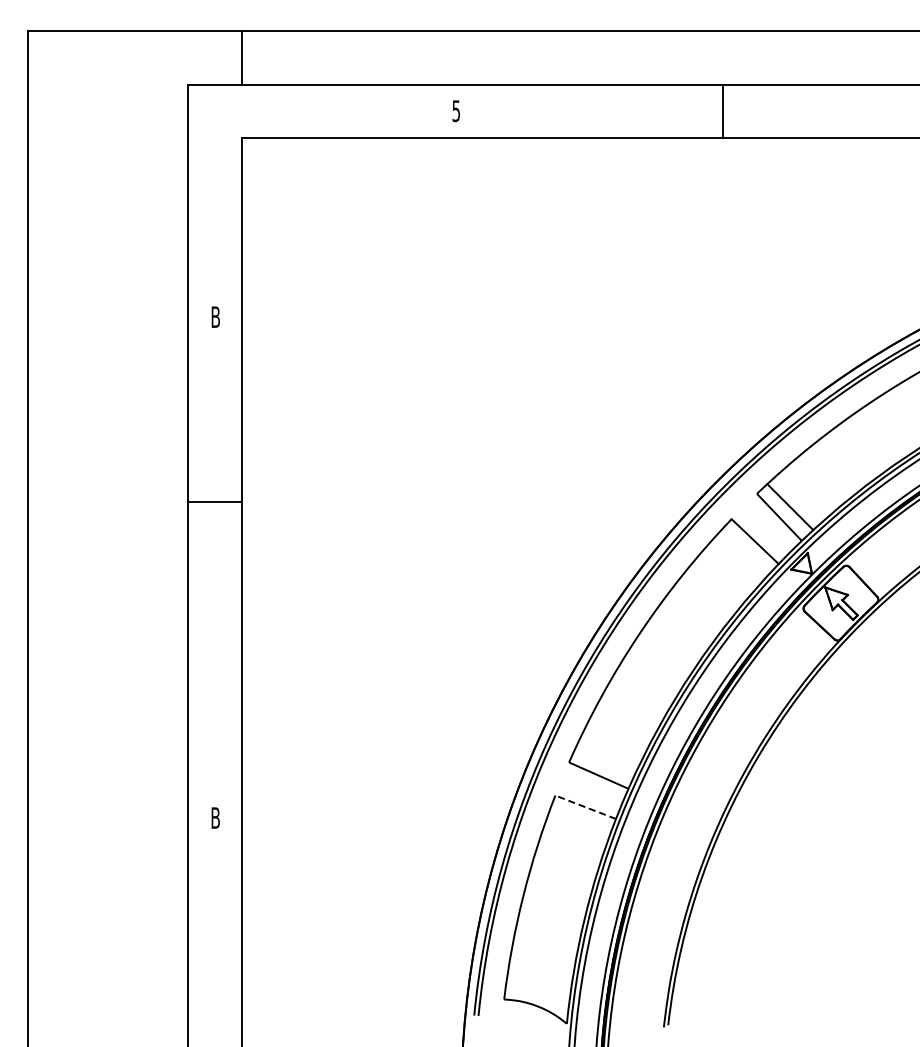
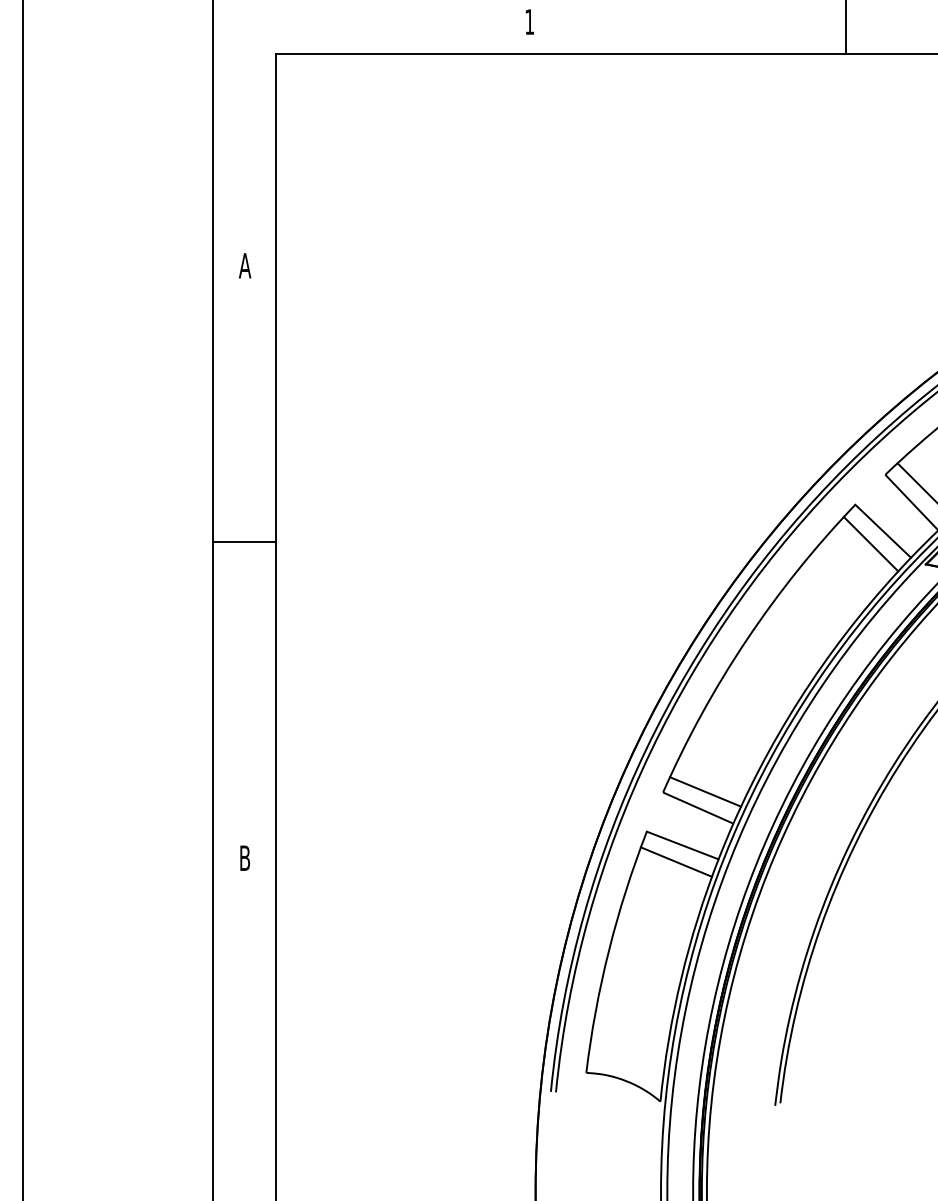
text: (455, 111) -> (528, 22), 5 -> 1
text: (215, 316) -> (244, 265), B -> A
line: (214, 502) -> (243, 541), moved
line: (744, 552) -> (870, 544), added
line: (604, 761) -> (704, 791), added
line: (585, 807) -> (682, 845), dashed -> solid
line: (580, 820) -> (676, 861), added

